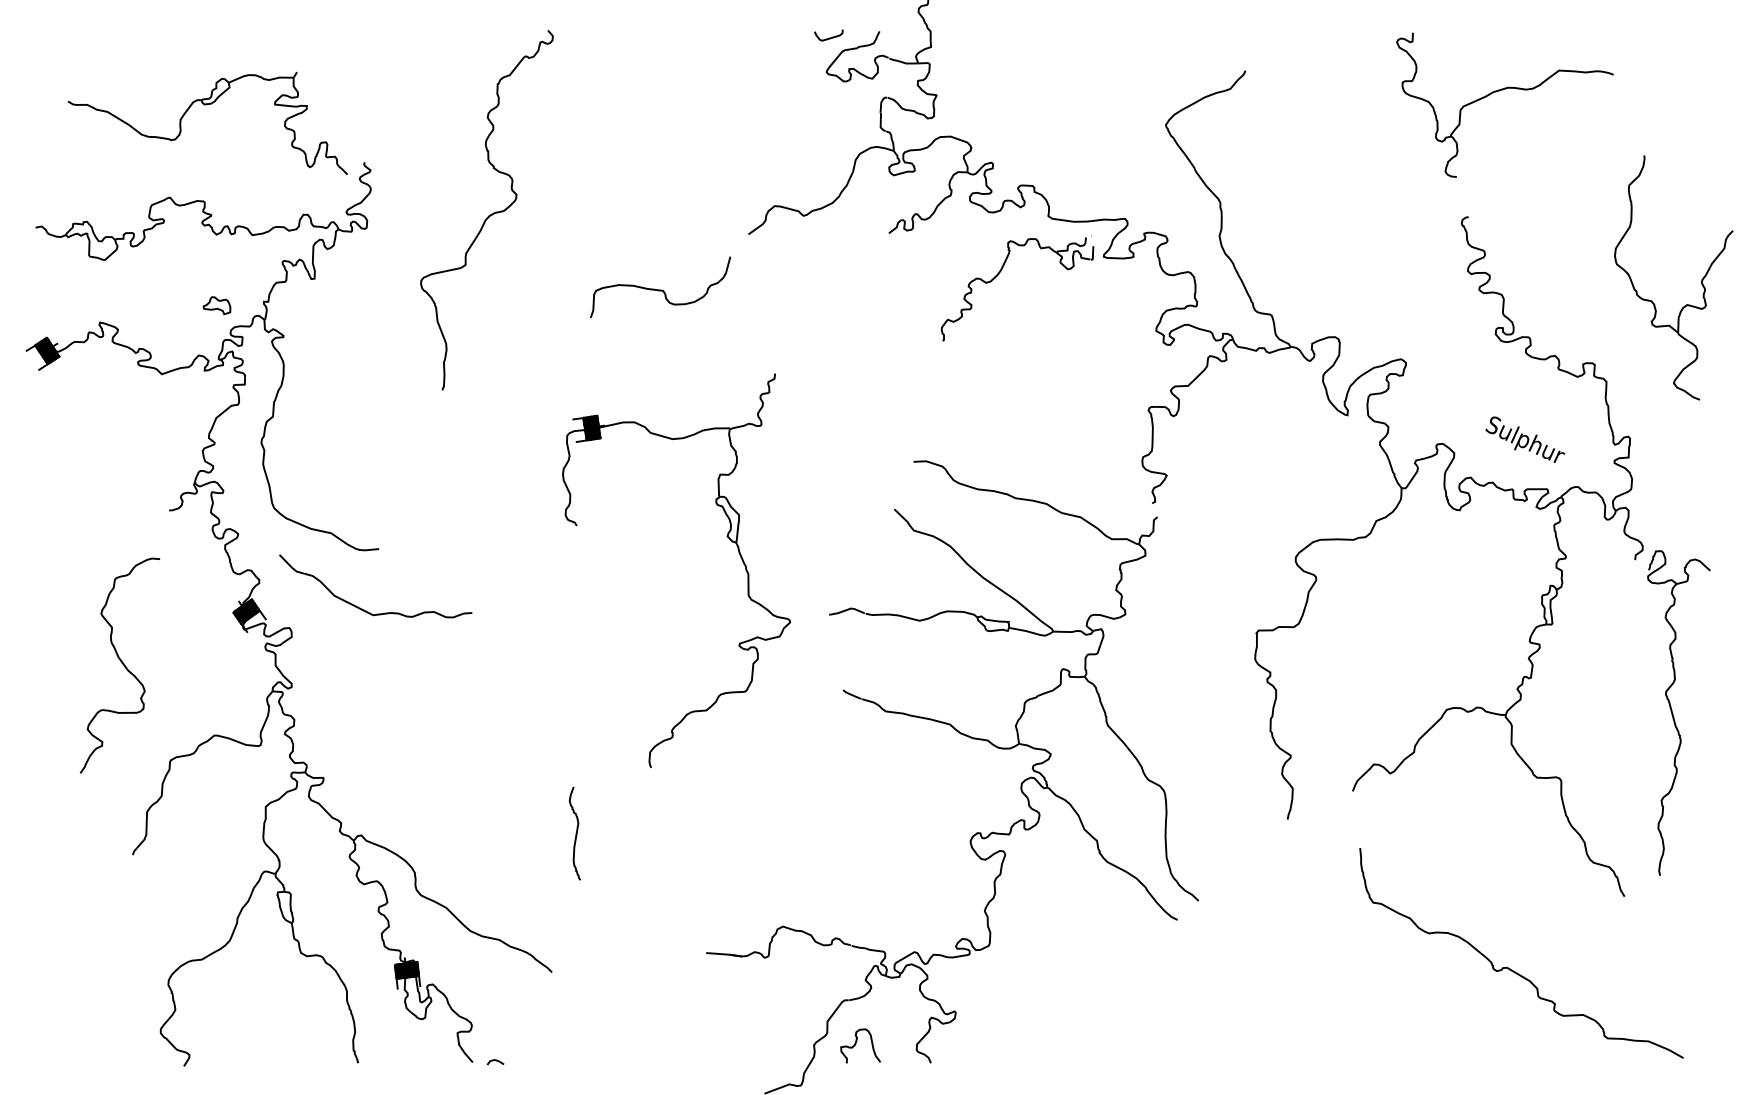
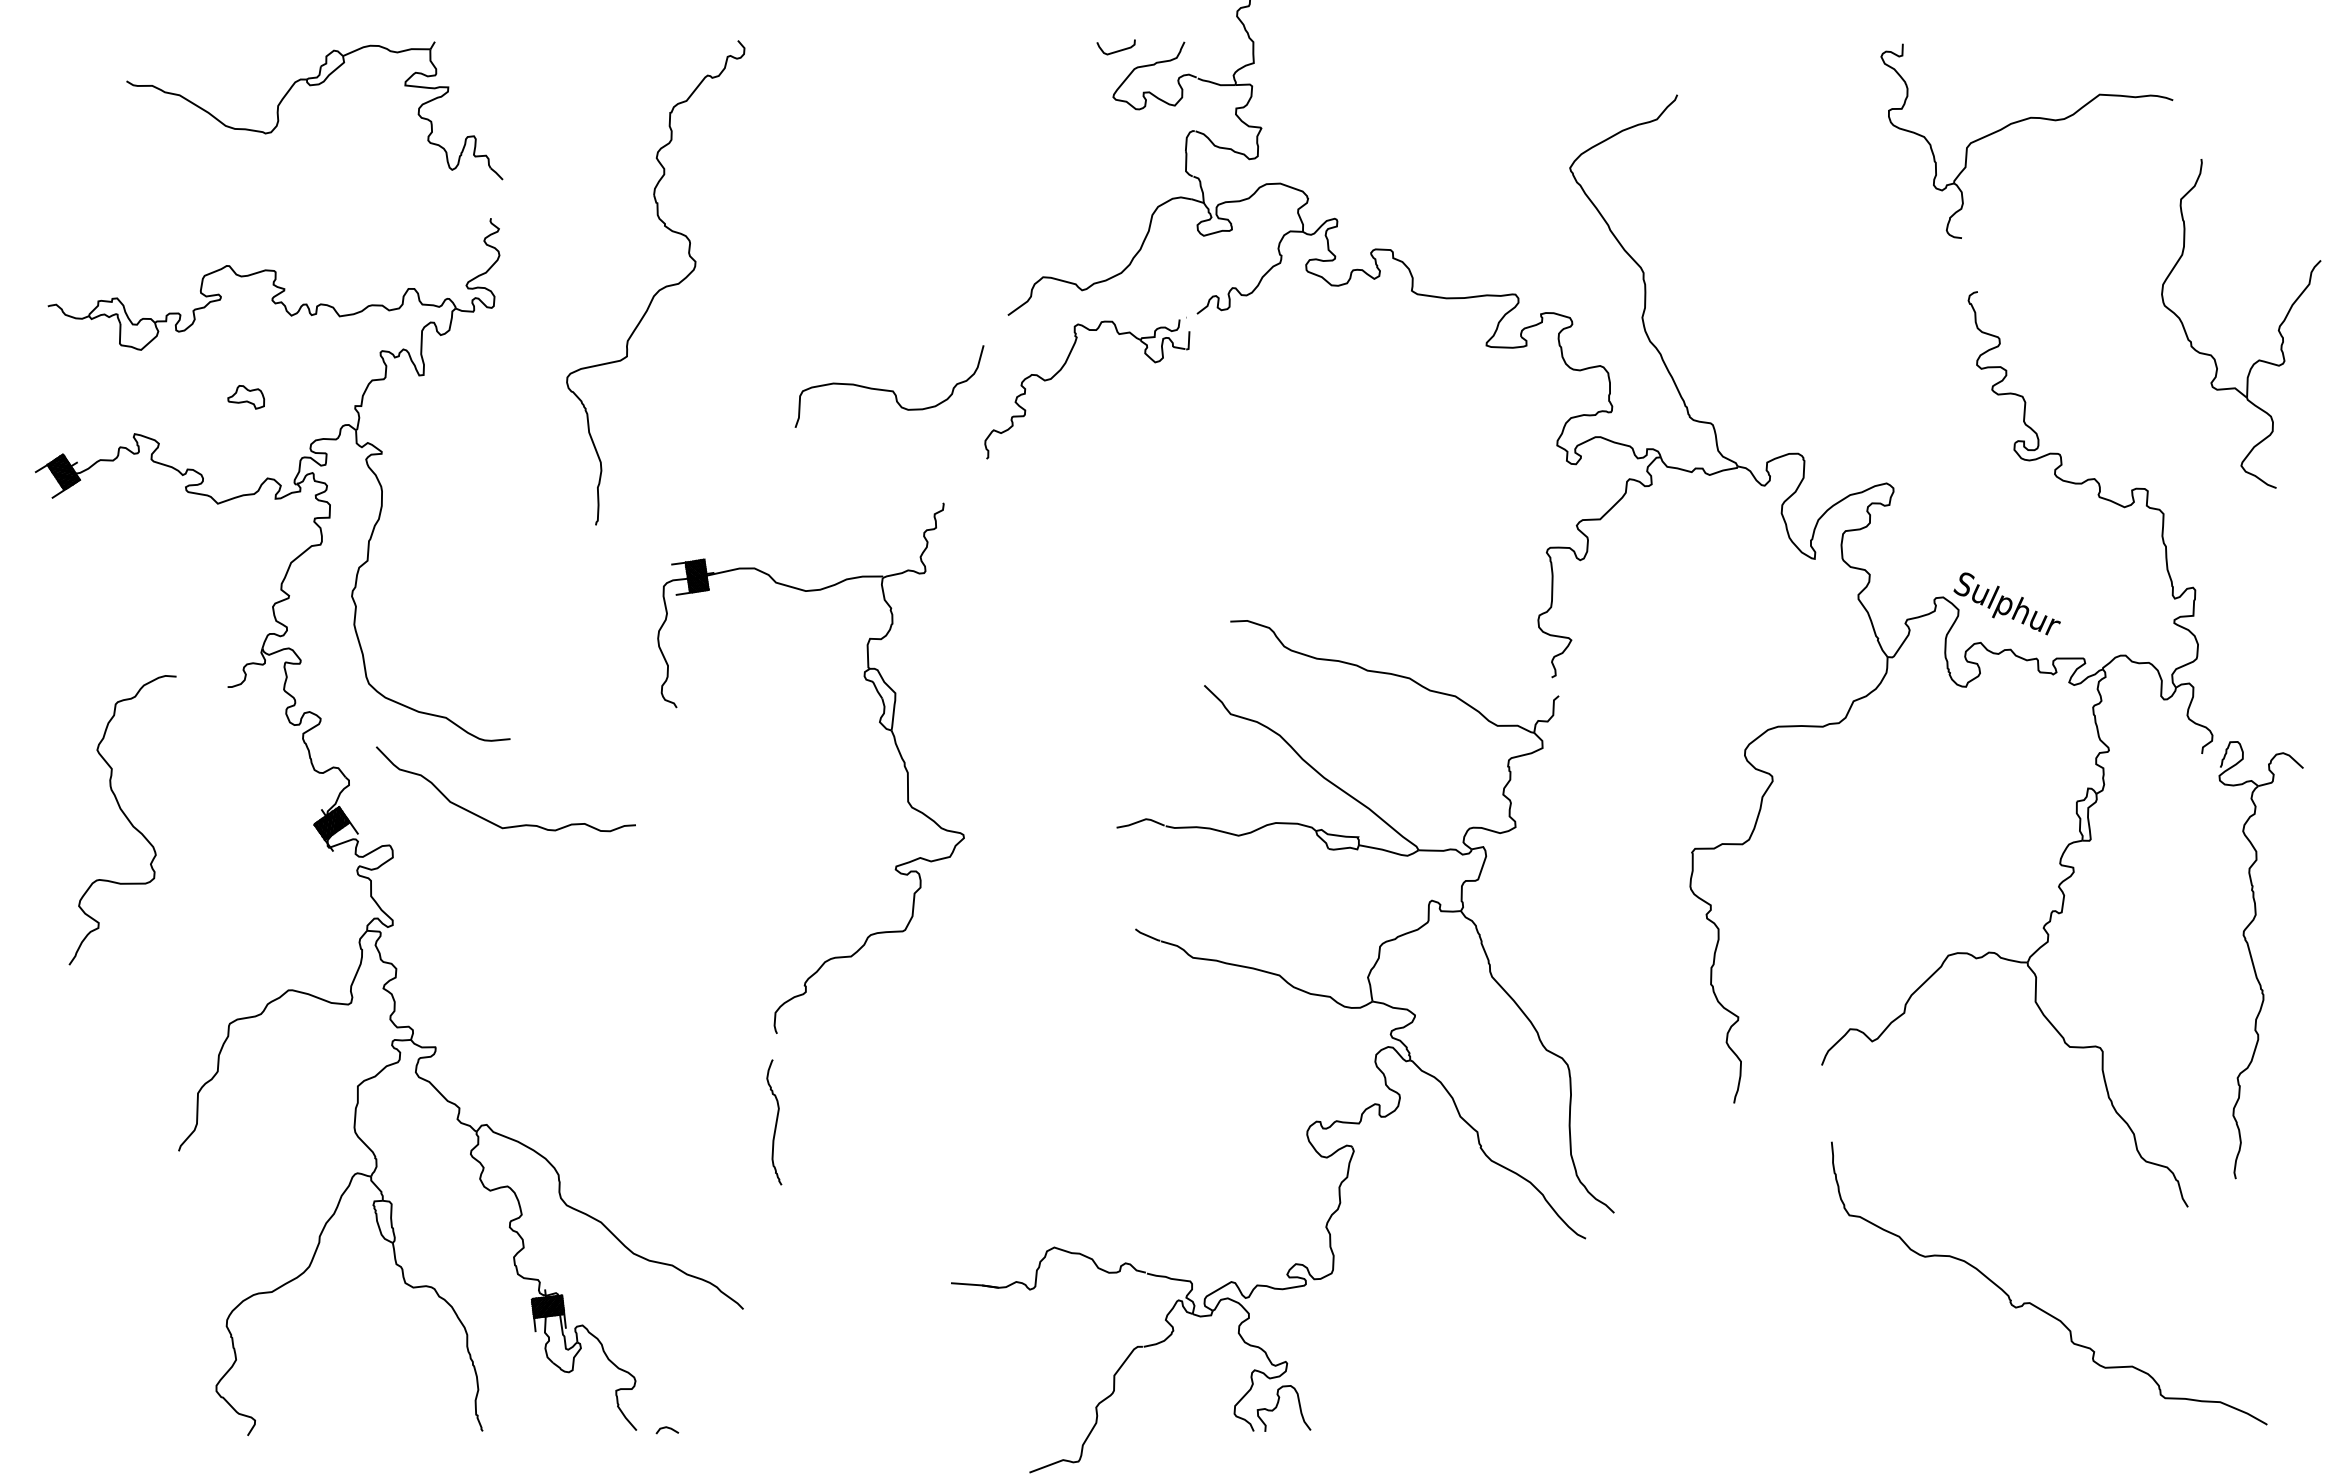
part: (205, 105) -> (311, 86), moved
part: (998, 275) -> (1061, 370), moved
part: (1700, 282) -> (2277, 330), moved
part: (217, 305) -> (246, 397), moved
text: (1524, 439) -> (2006, 603), moved
part: (727, 537) -> (879, 723), moved
curve: (122, 663) -> (125, 817), moved
curve: (855, 1045) -> (1277, 1407), moved

